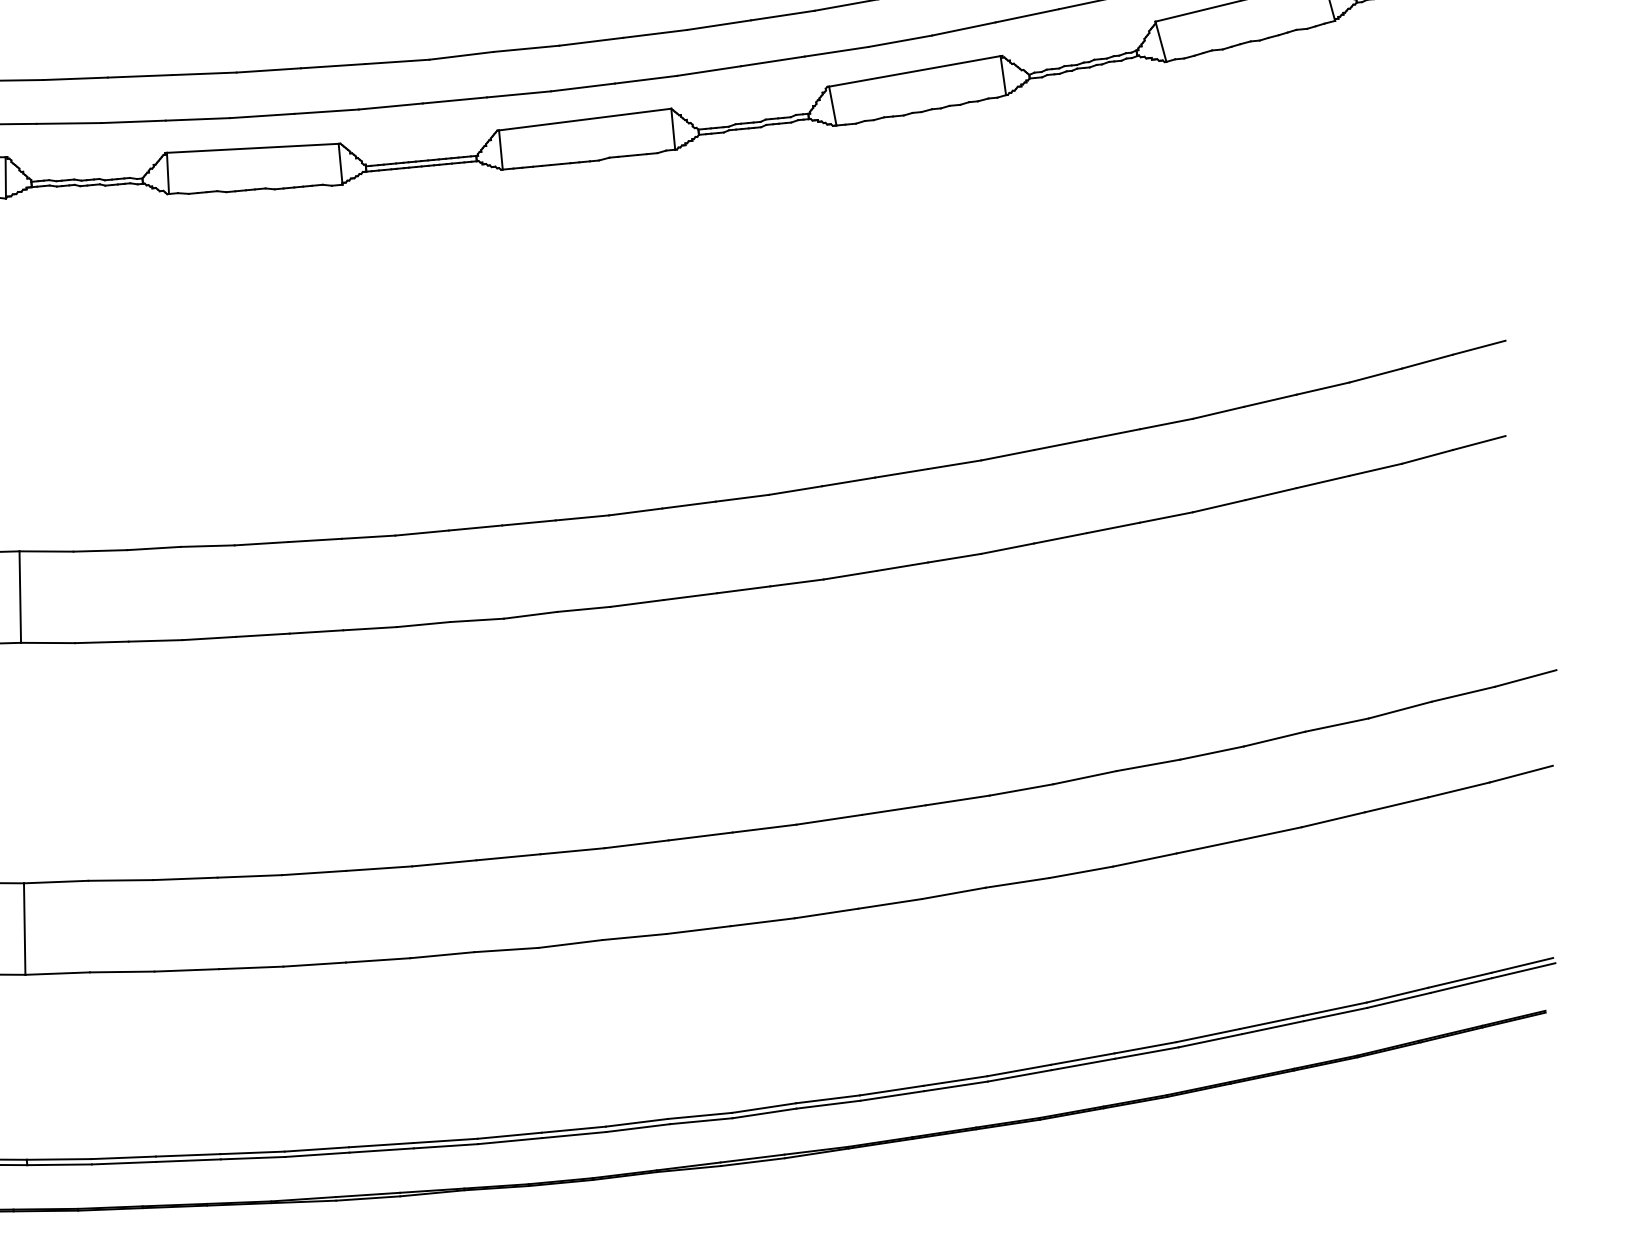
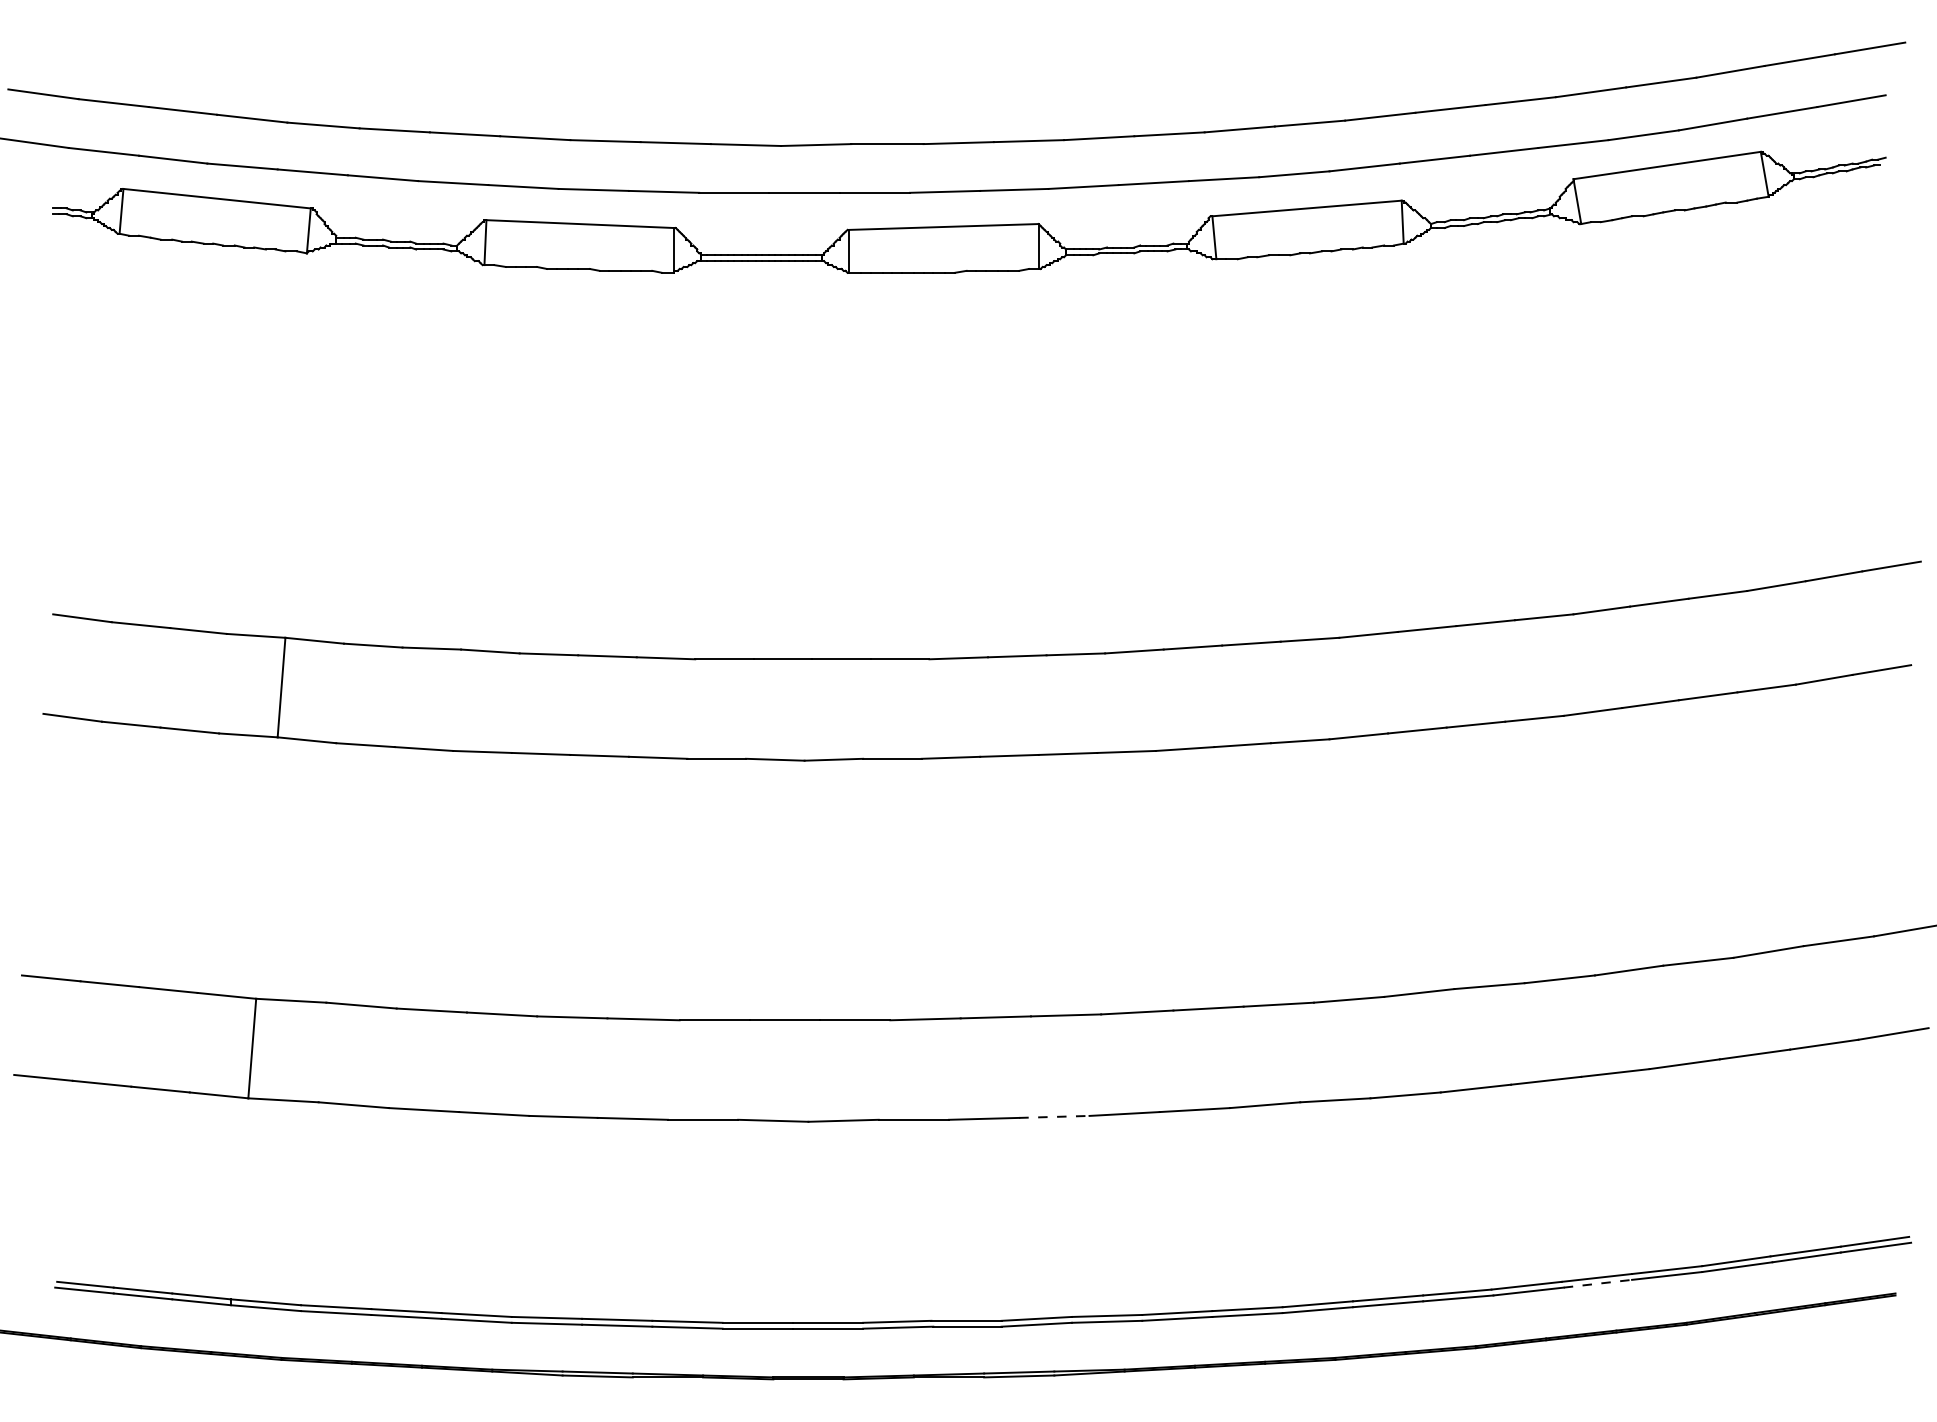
line: (762, 921) -> (1054, 1116), solid -> dashed
line: (1273, 1027) -> (1598, 1283), solid -> dashed

